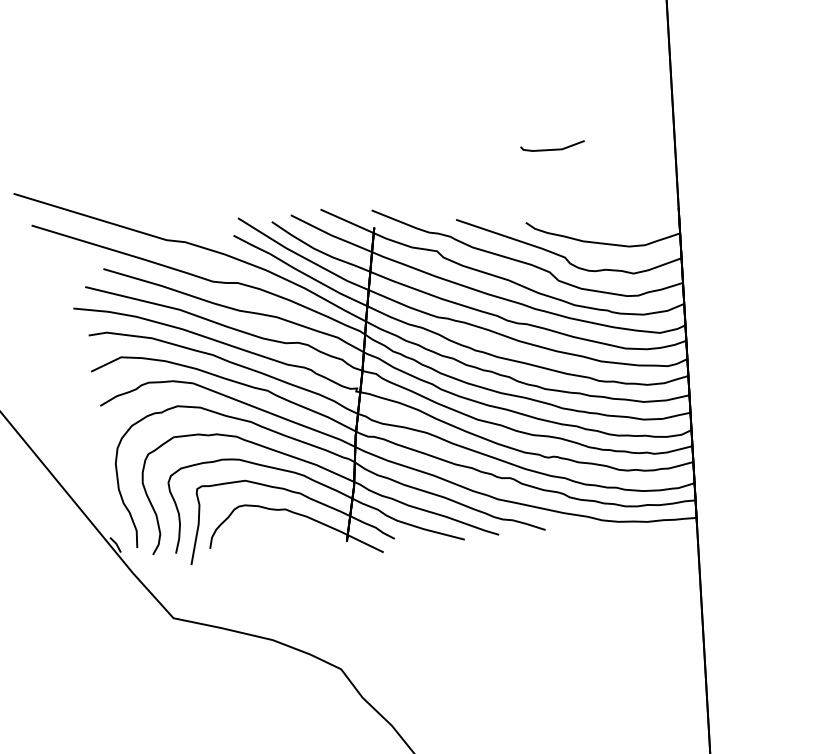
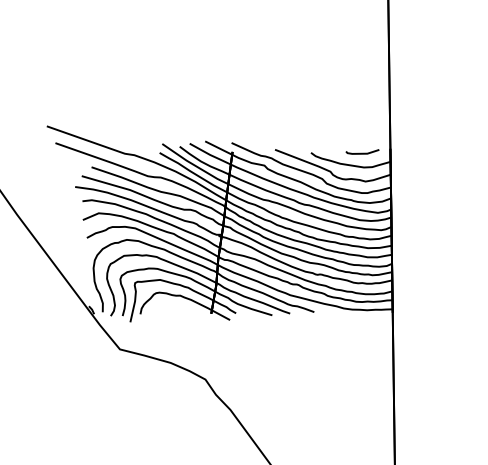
line: (552, 147) -> (362, 152), moved

